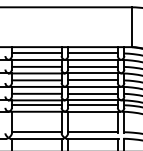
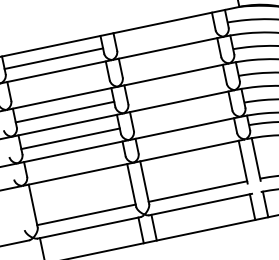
line: (92, 53) -> (164, 35), removed
line: (36, 66) -> (58, 84), removed
line: (92, 66) -> (169, 61), removed
line: (92, 80) -> (175, 89), removed
line: (92, 93) -> (180, 115), removed
line: (36, 105) -> (74, 162), removed
line: (92, 105) -> (185, 138), removed

